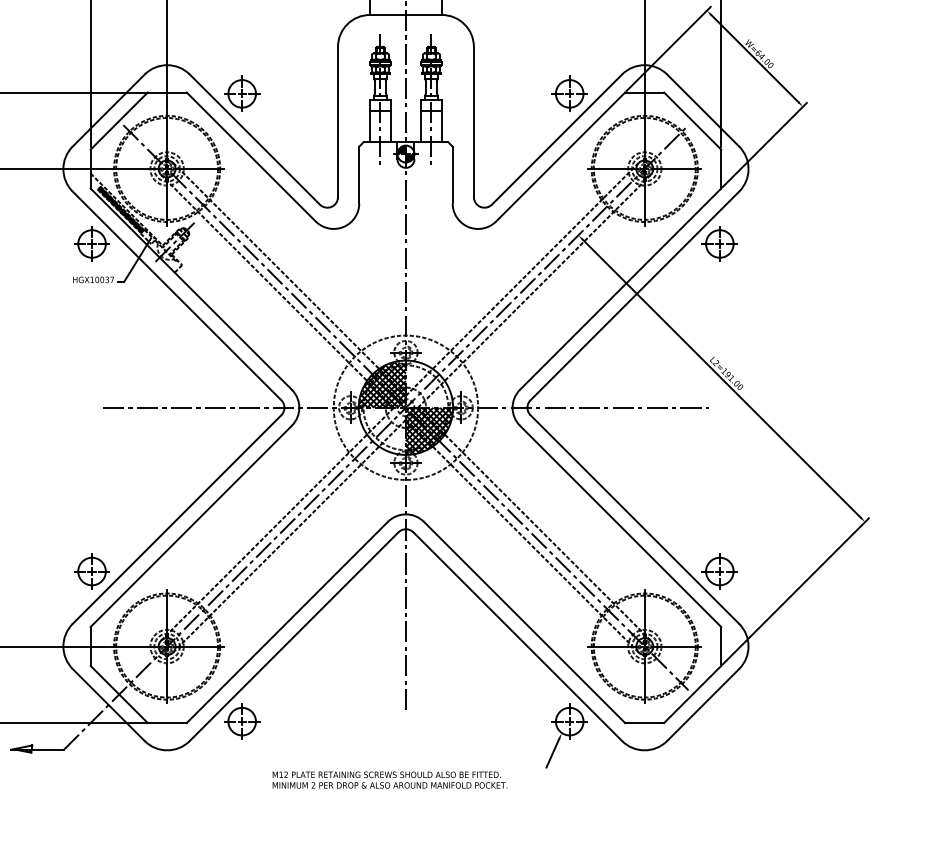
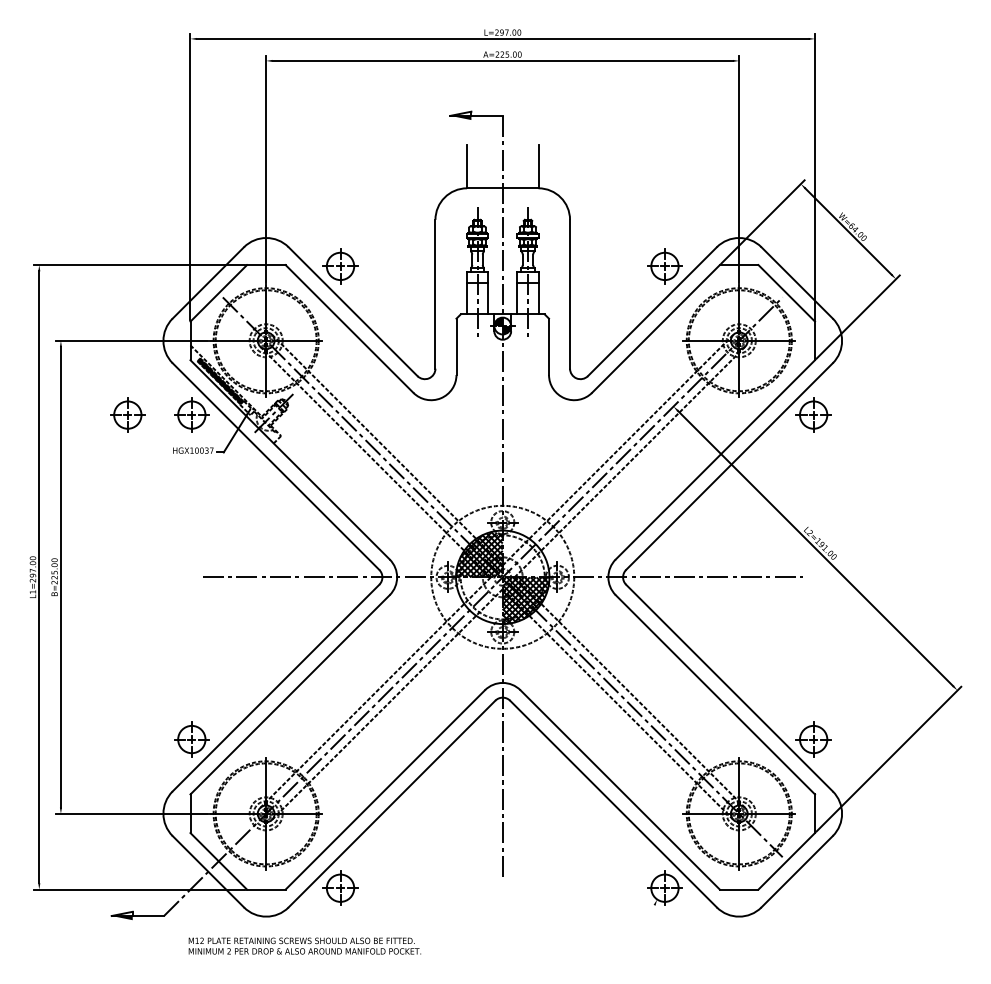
part: (27, 243) -> (127, 414), added
line: (552, 753) -> (647, 919), removed
text: (389, 779) -> (304, 945), moved

